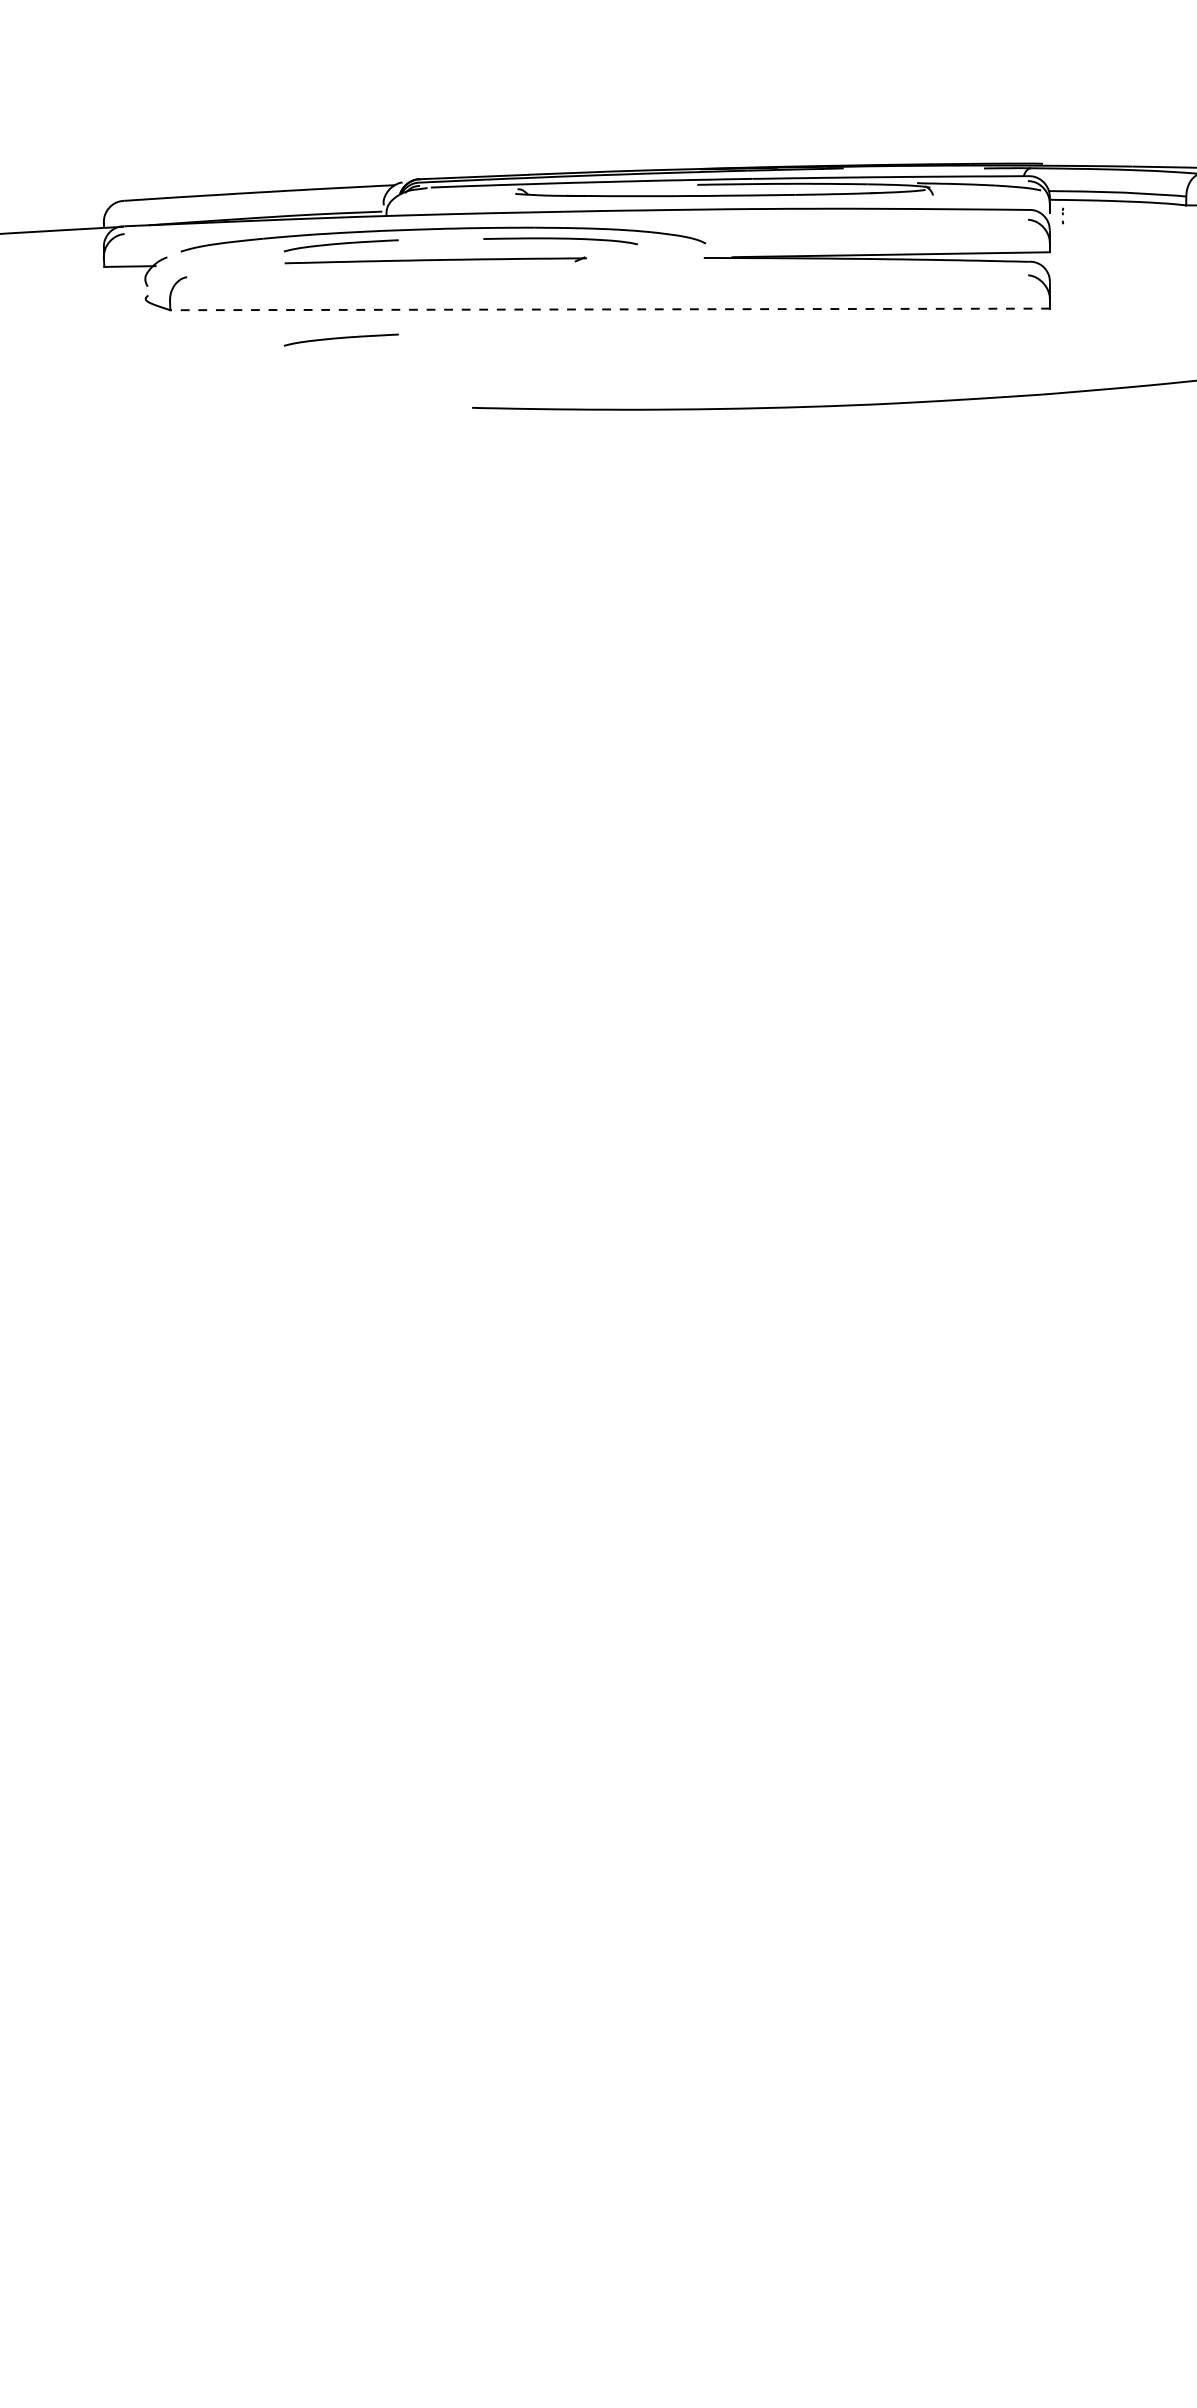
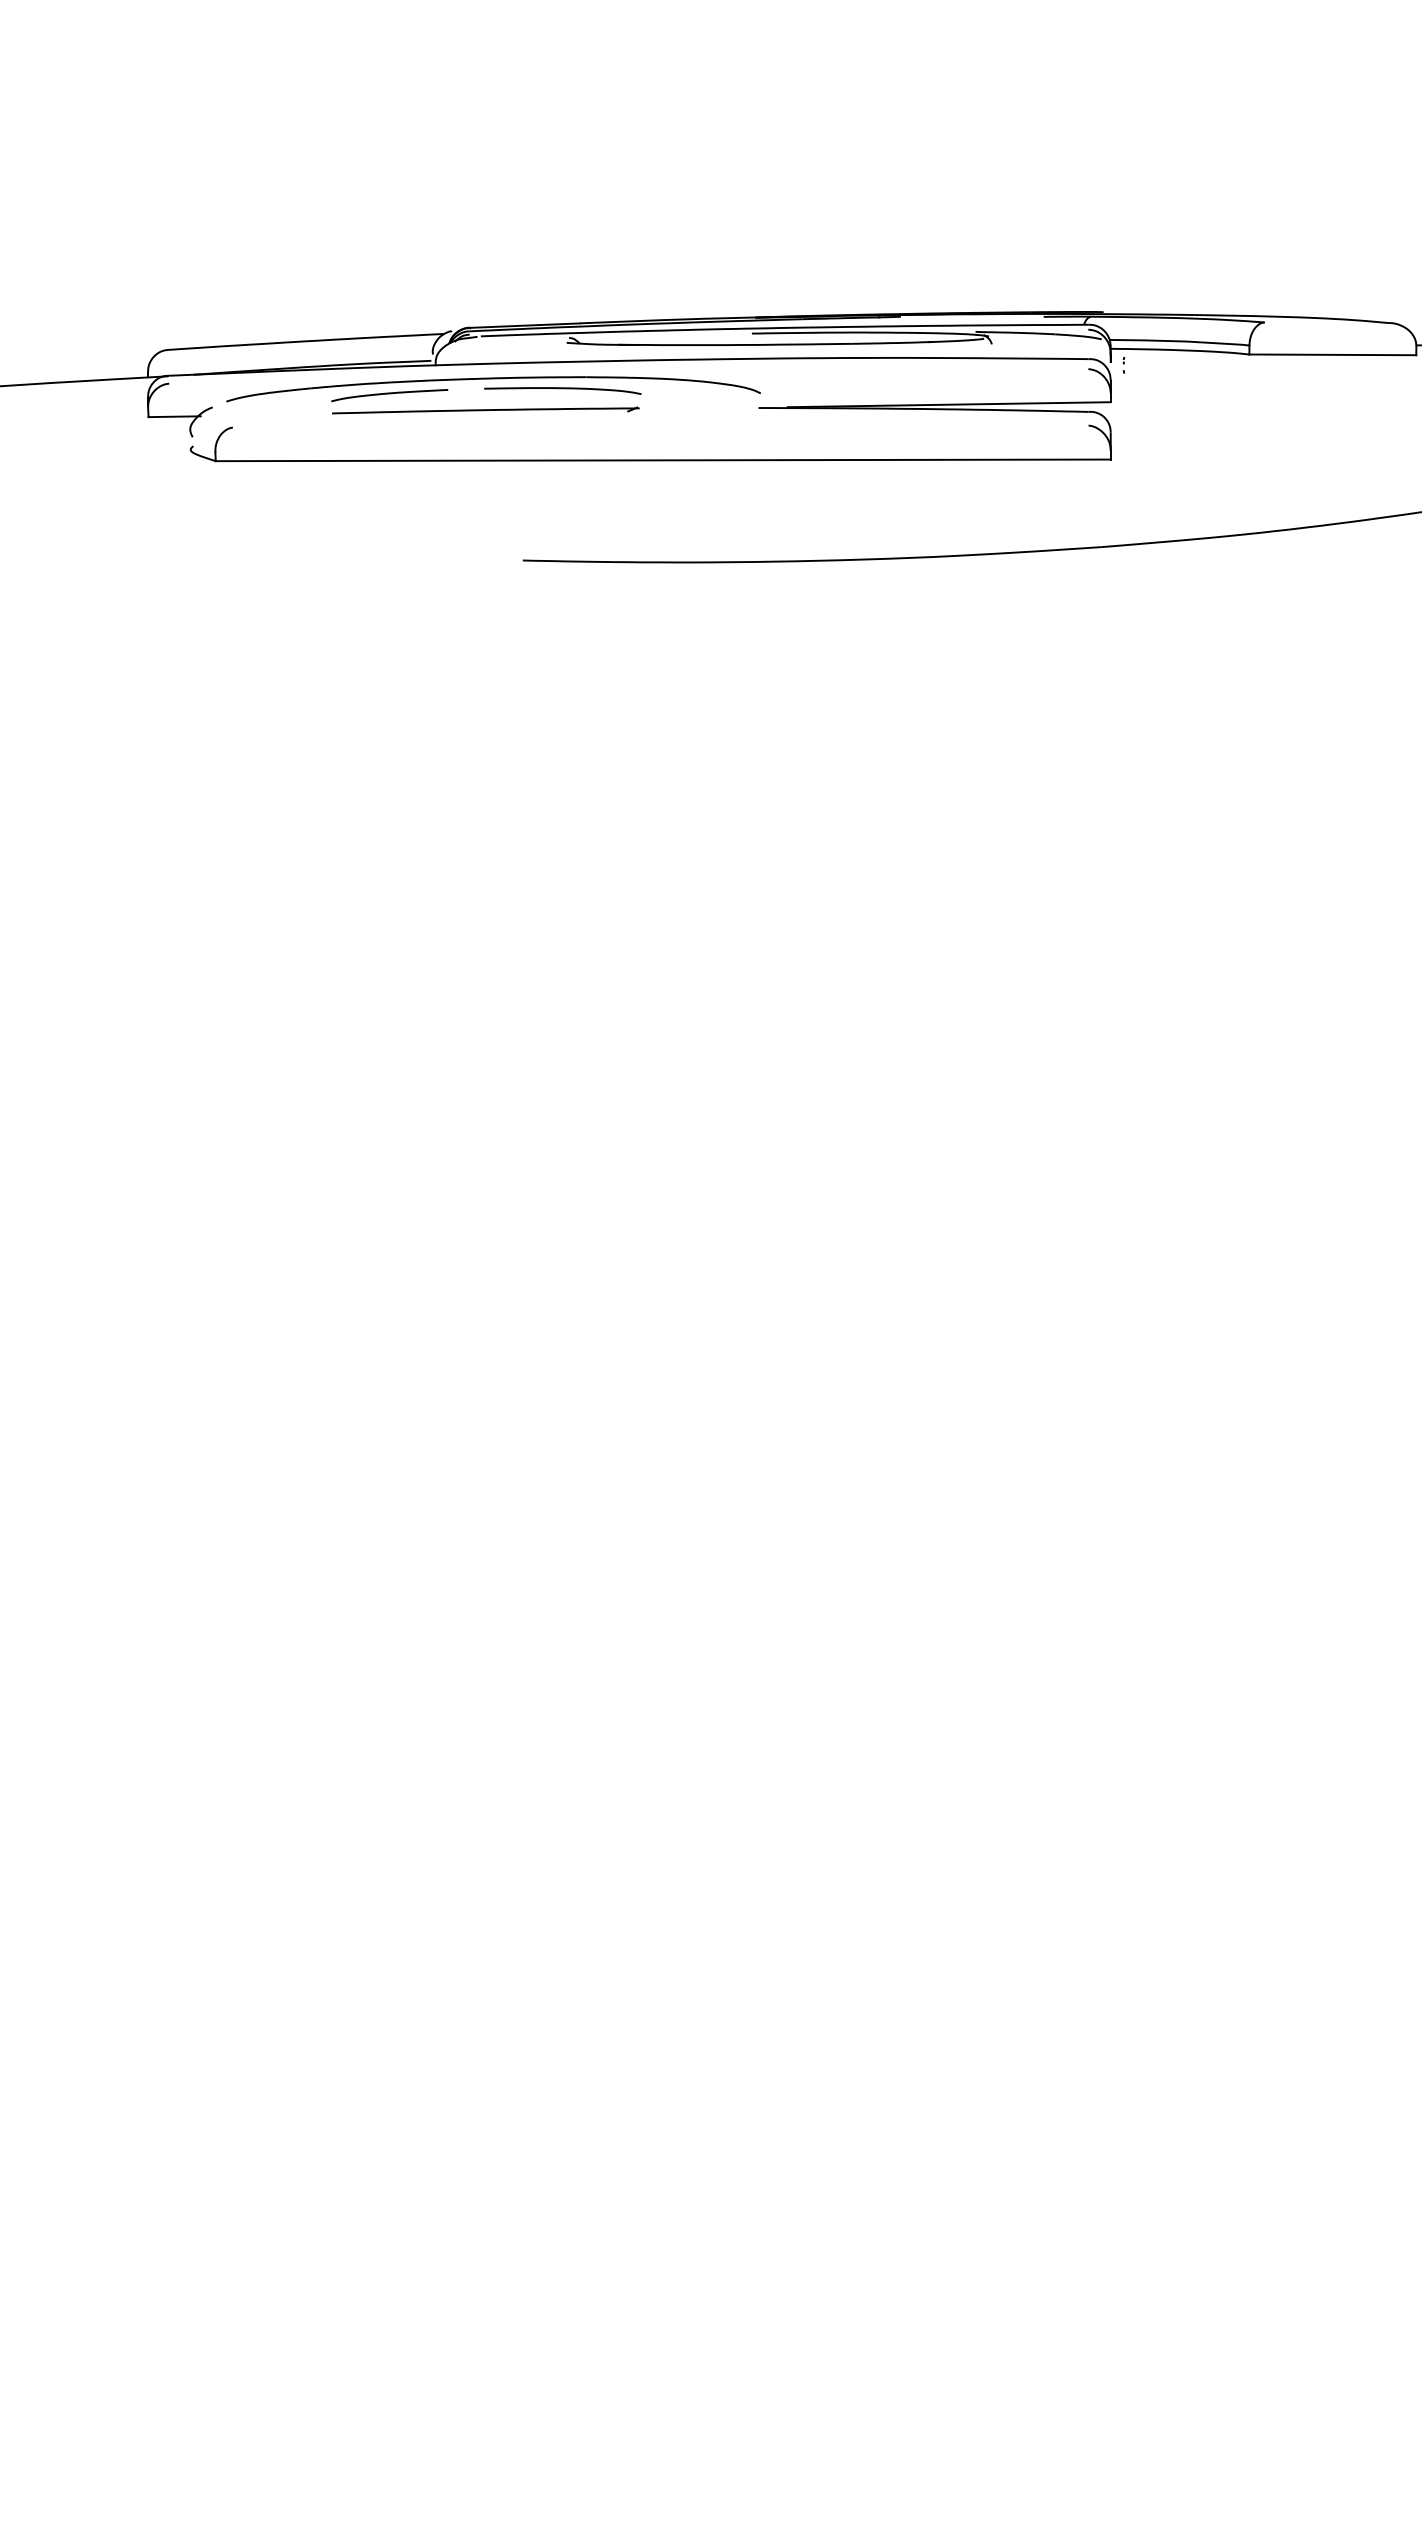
curve: (560, 239) -> (562, 389), moved
line: (609, 309) -> (662, 460), dashed -> solid
curve: (341, 339) -> (389, 490), removed

